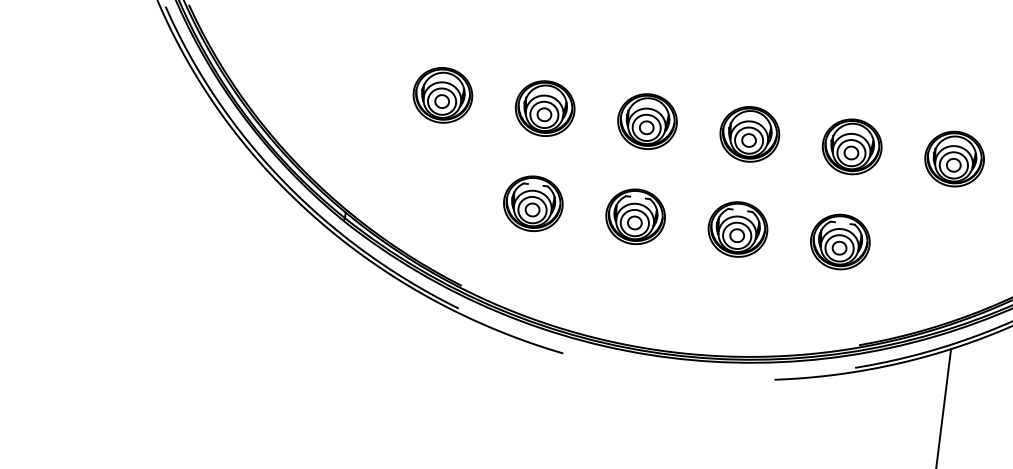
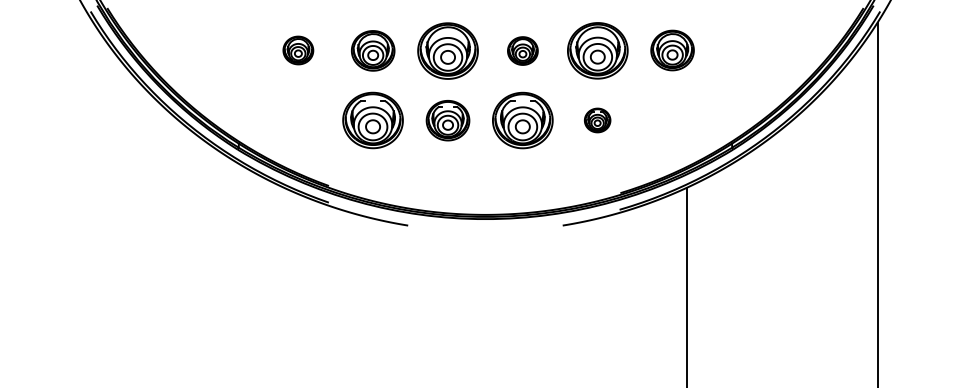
part: (443, 95) -> (298, 50), size x0.7
part: (646, 120) -> (447, 50), size x1.4
part: (749, 133) -> (522, 50), size x0.7
part: (851, 146) -> (597, 50), size x1.4
part: (533, 203) -> (373, 120), size x1.4
part: (737, 229) -> (522, 120), size x1.4
part: (840, 242) -> (597, 120), size x0.6

